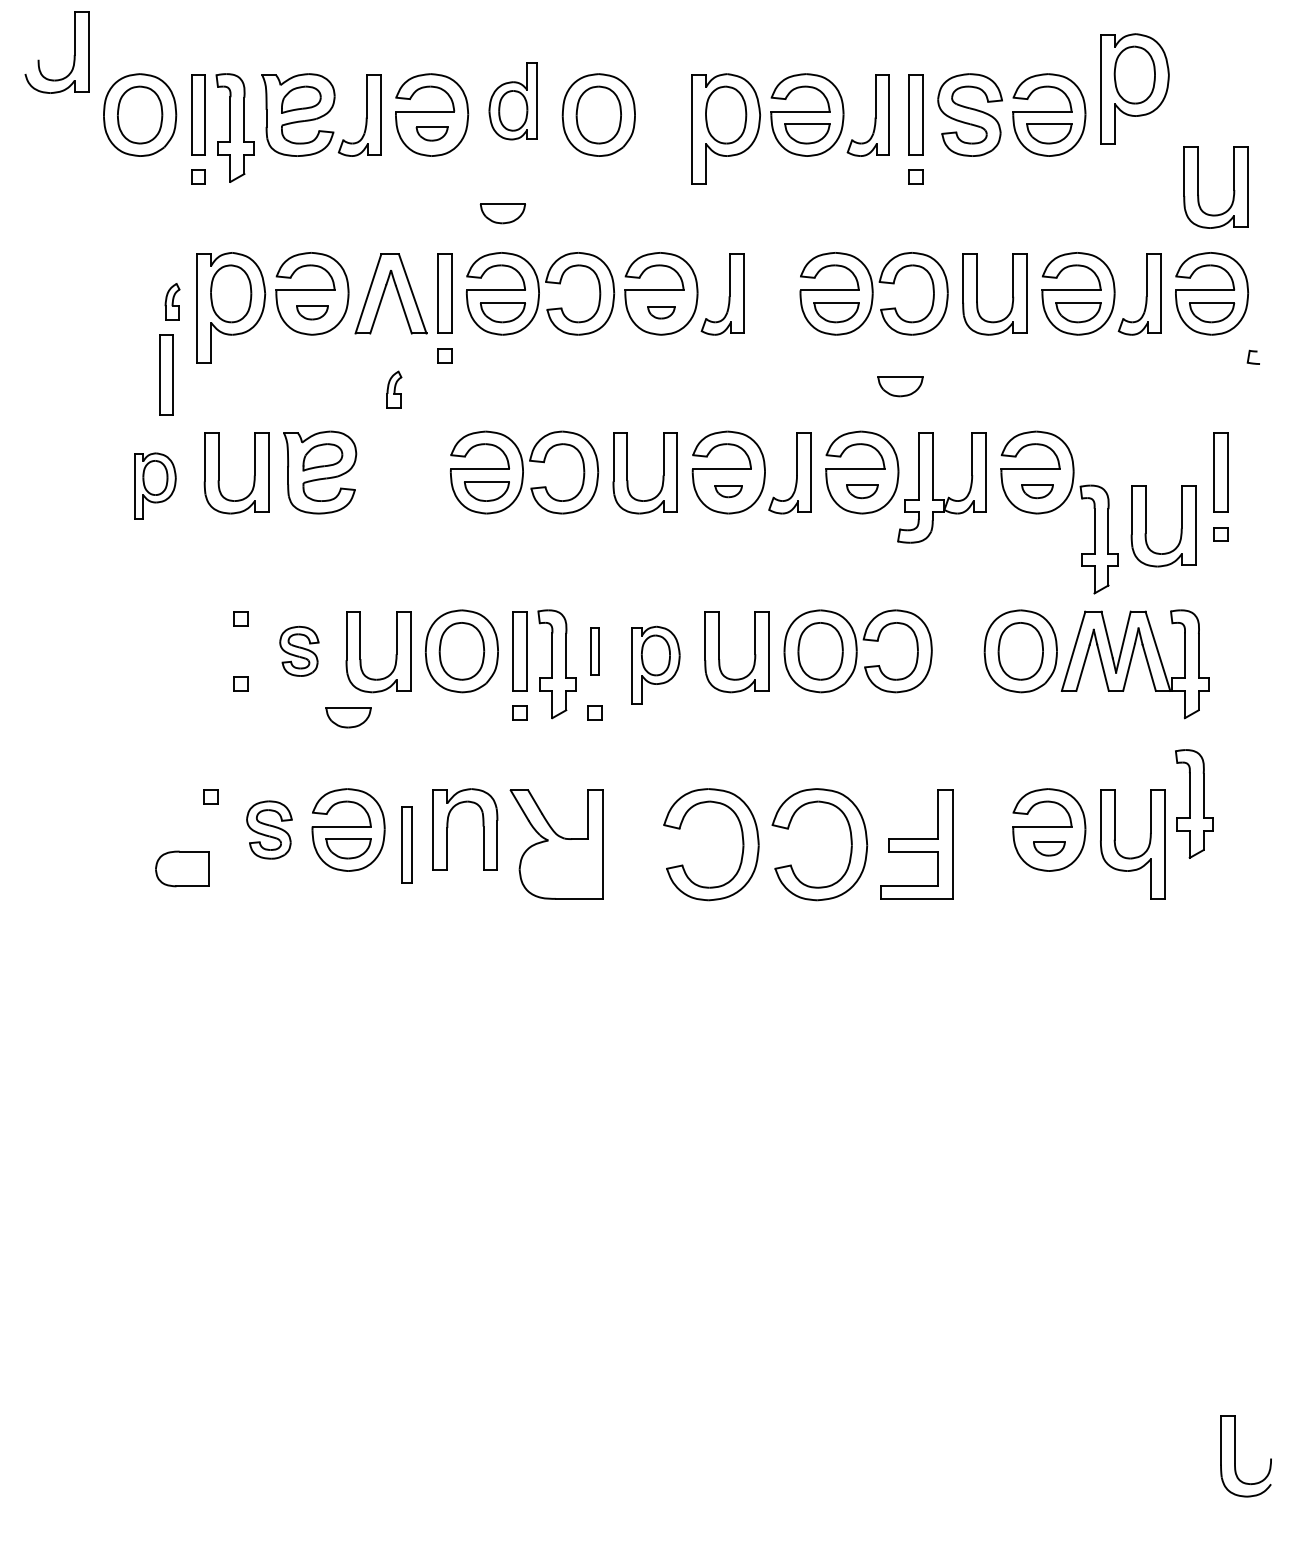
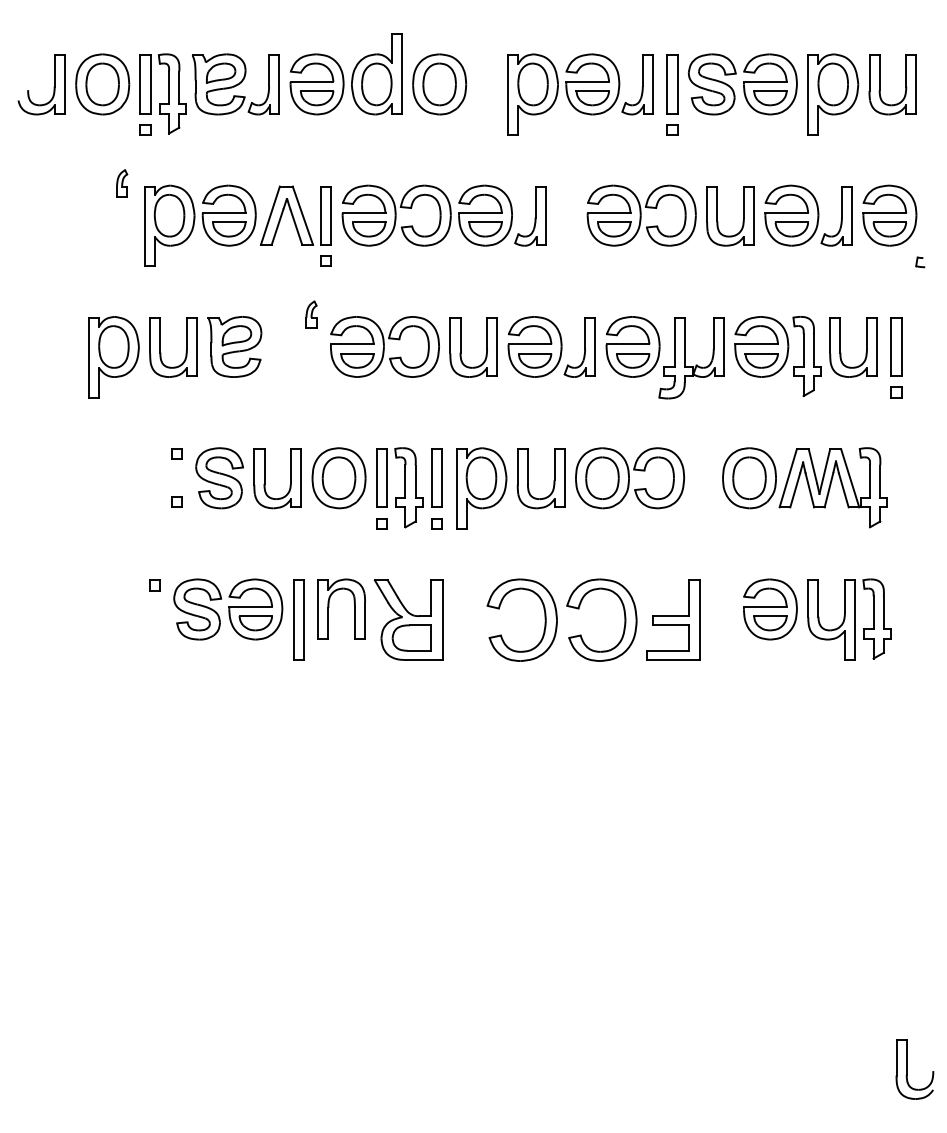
part: (73, 55) -> (53, 86), moved
part: (1134, 88) -> (832, 94), moved
part: (512, 100) -> (376, 73), size x1.43
part: (432, 133) -> (317, 97), size x1.43
part: (1198, 187) -> (879, 84), moved
part: (502, 213) -> (368, 156), removed
part: (172, 301) -> (122, 183), moved
part: (312, 312) -> (229, 229), size x1.43
part: (661, 312) -> (485, 229), size x1.67
part: (166, 374) -> (122, 274), removed
part: (900, 386) -> (661, 283), removed
part: (394, 389) -> (311, 314), moved
part: (155, 485) -> (114, 356), size x1.67
part: (728, 491) -> (534, 360), size x1.67
part: (862, 491) -> (633, 360), size x1.43
part: (1037, 491) -> (761, 360), size x1.43
part: (1146, 526) -> (841, 347), moved
part: (1098, 539) -> (806, 356), moved
part: (299, 651) -> (219, 478), size x1.67
part: (594, 651) -> (436, 478), size x1.67
part: (655, 664) -> (481, 487), size x1.43
part: (348, 717) -> (255, 526), removed
part: (1194, 803) -> (877, 618), moved
part: (269, 829) -> (197, 609), size x1.43
part: (406, 844) -> (298, 620), size x1.43
part: (1049, 848) -> (770, 623), size x1.43
part: (182, 868) -> (412, 637), moved

